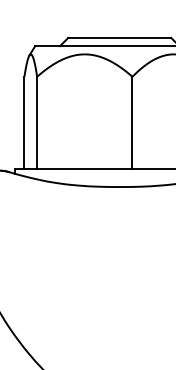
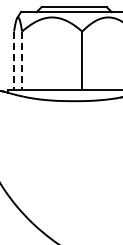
line: (25, 122) -> (14, 60), solid -> dashed
line: (37, 122) -> (22, 60), solid -> dashed

